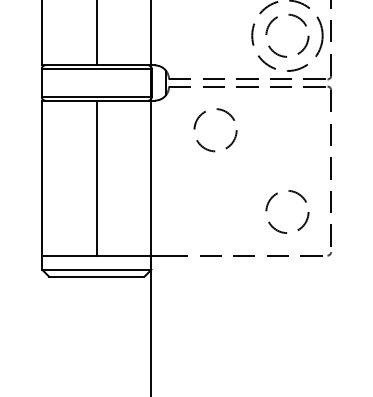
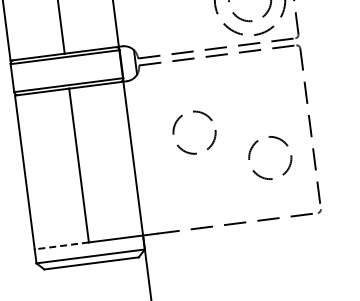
circle: (215, 130) -> (194, 132), moved
circle: (287, 211) -> (270, 157), moved
line: (69, 255) -> (61, 245), solid -> dashed

